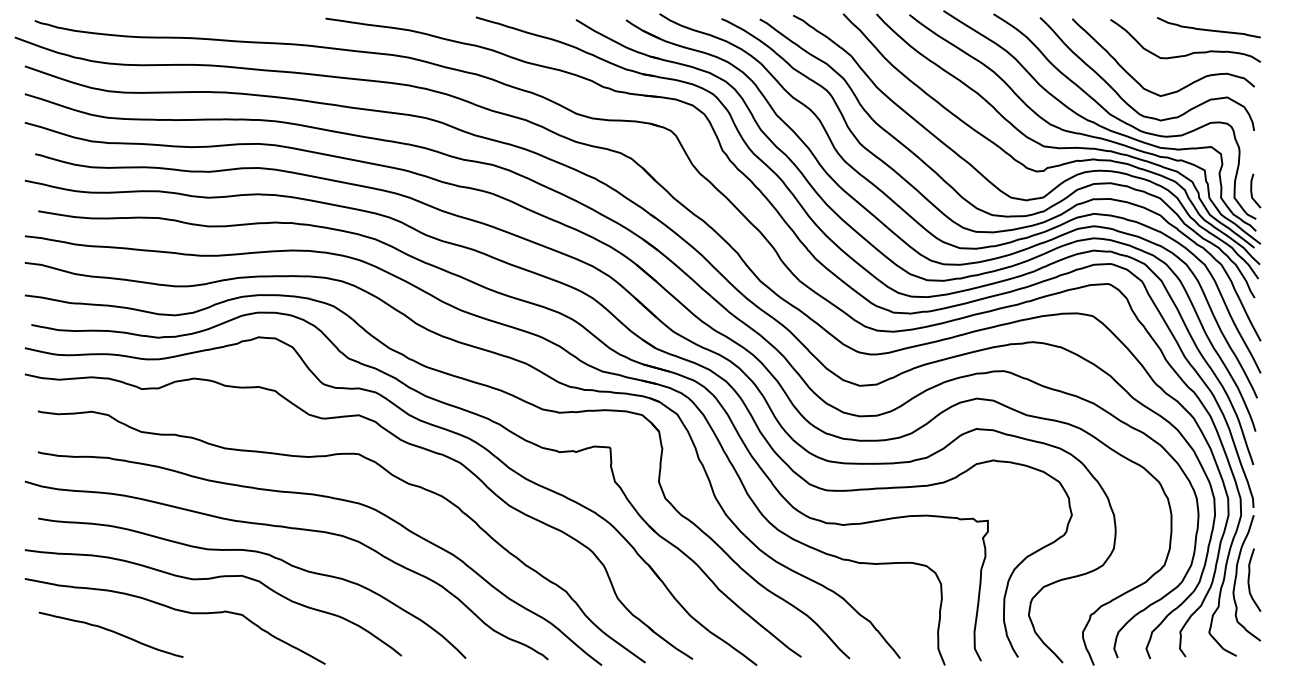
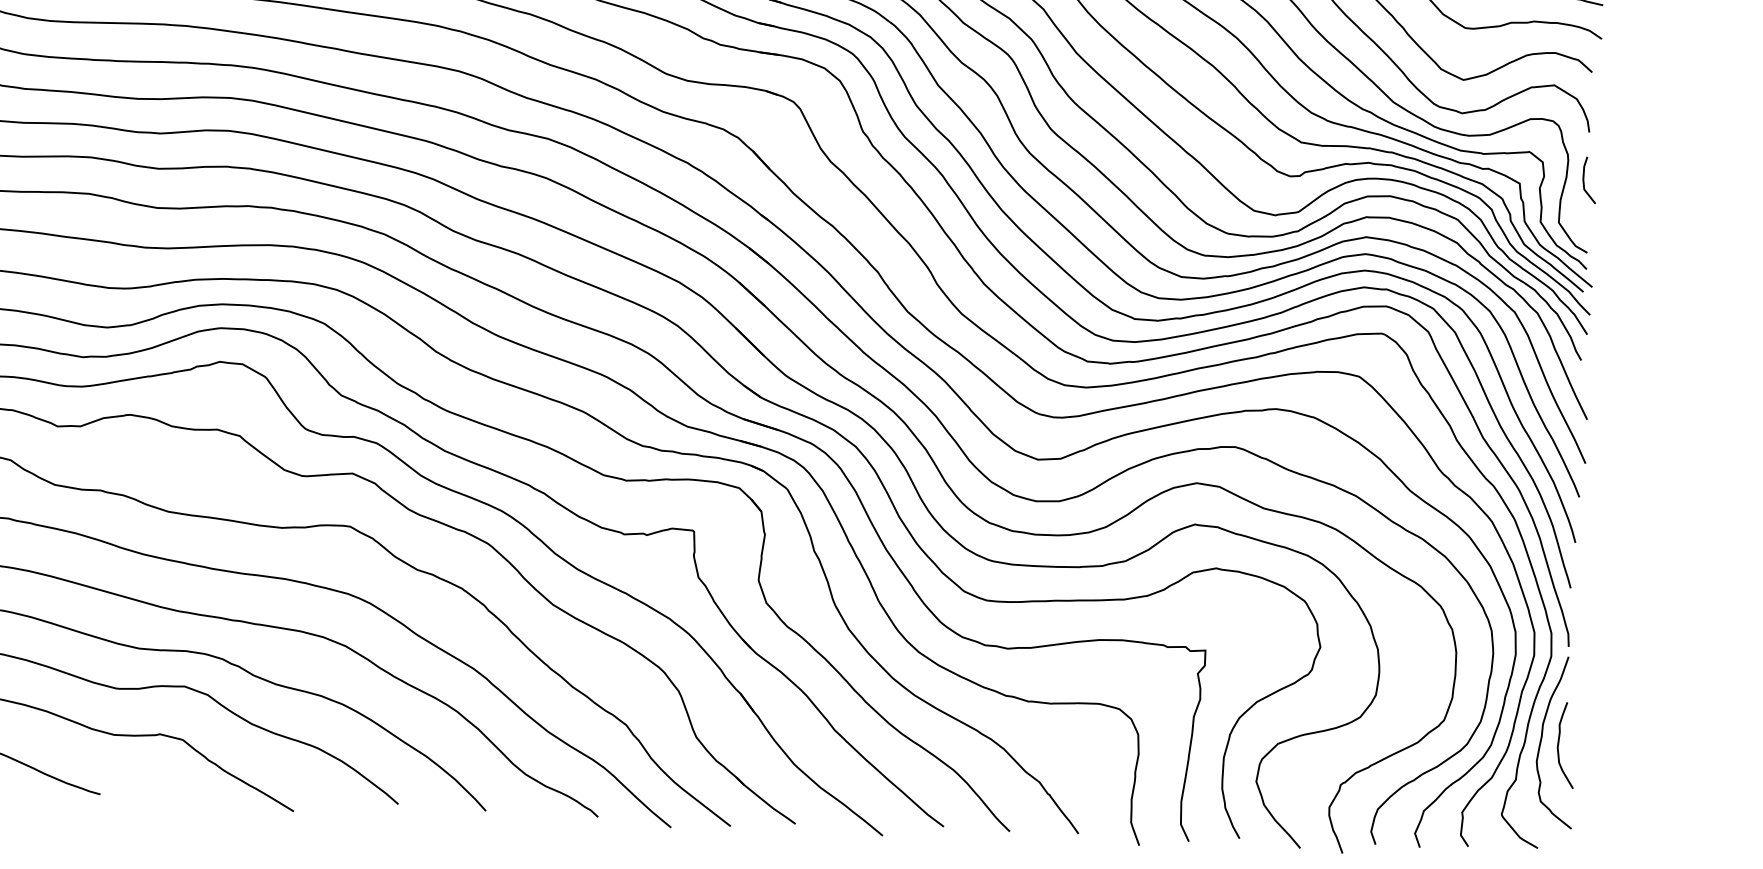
line: (1252, 190) -> (1585, 179), moved

